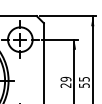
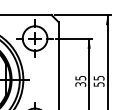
text: (65, 81) -> (80, 80), 29 -> 35

